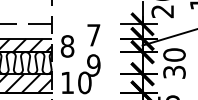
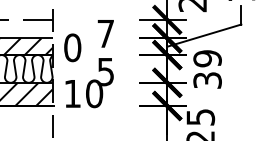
text: (67, 46) -> (72, 47), 8 -> 0
text: (174, 54) -> (207, 58), 30 -> 39
text: (93, 65) -> (105, 71), 9 -> 5

